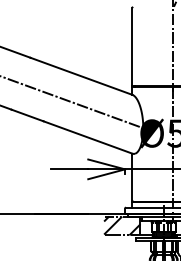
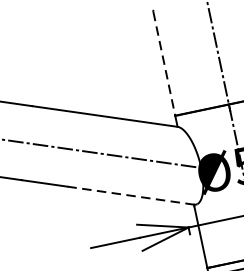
line: (132, 47) -> (164, 64), solid -> dashed
line: (88, 137) -> (131, 195), solid -> dashed

